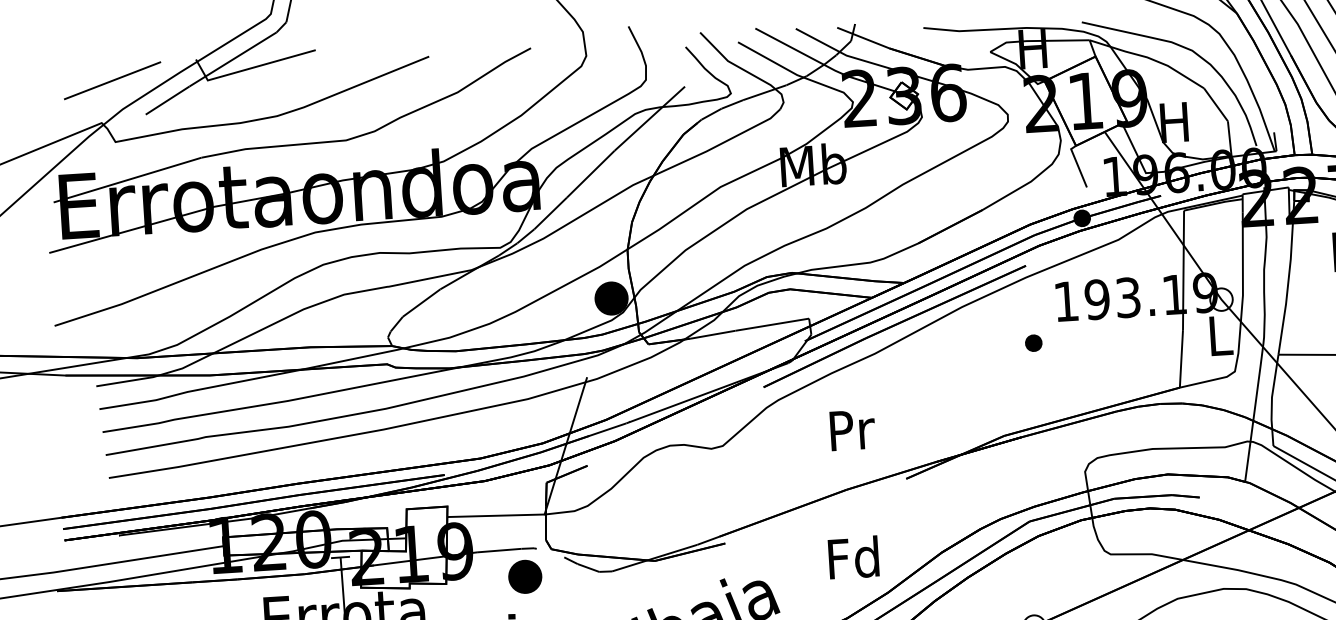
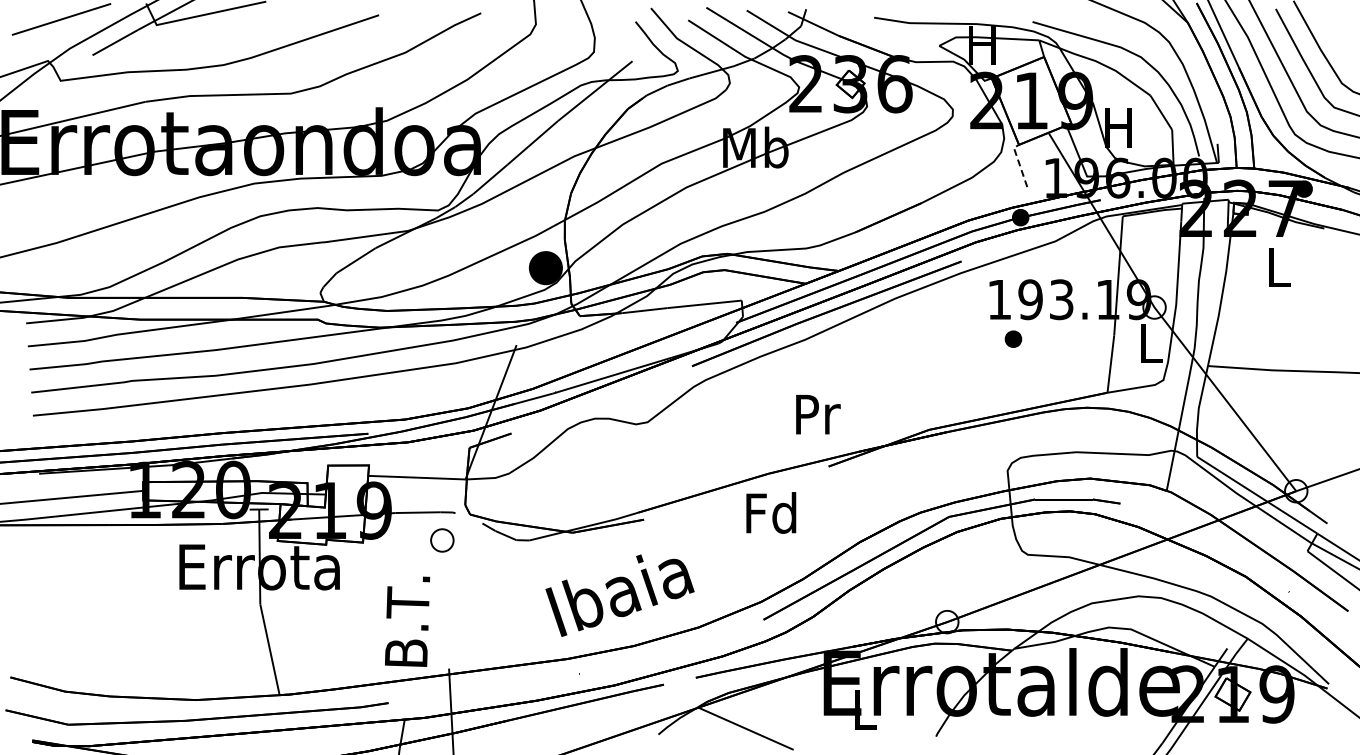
line: (1077, 164) -> (1019, 163), solid -> dashed
part: (1033, 342) -> (1013, 338), moved
text: (852, 430) -> (818, 414), moved
text: (853, 557) -> (771, 512), moved
part: (525, 576) -> (442, 540), size x0.7

